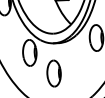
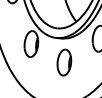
part: (53, 73) -> (63, 62), moved

